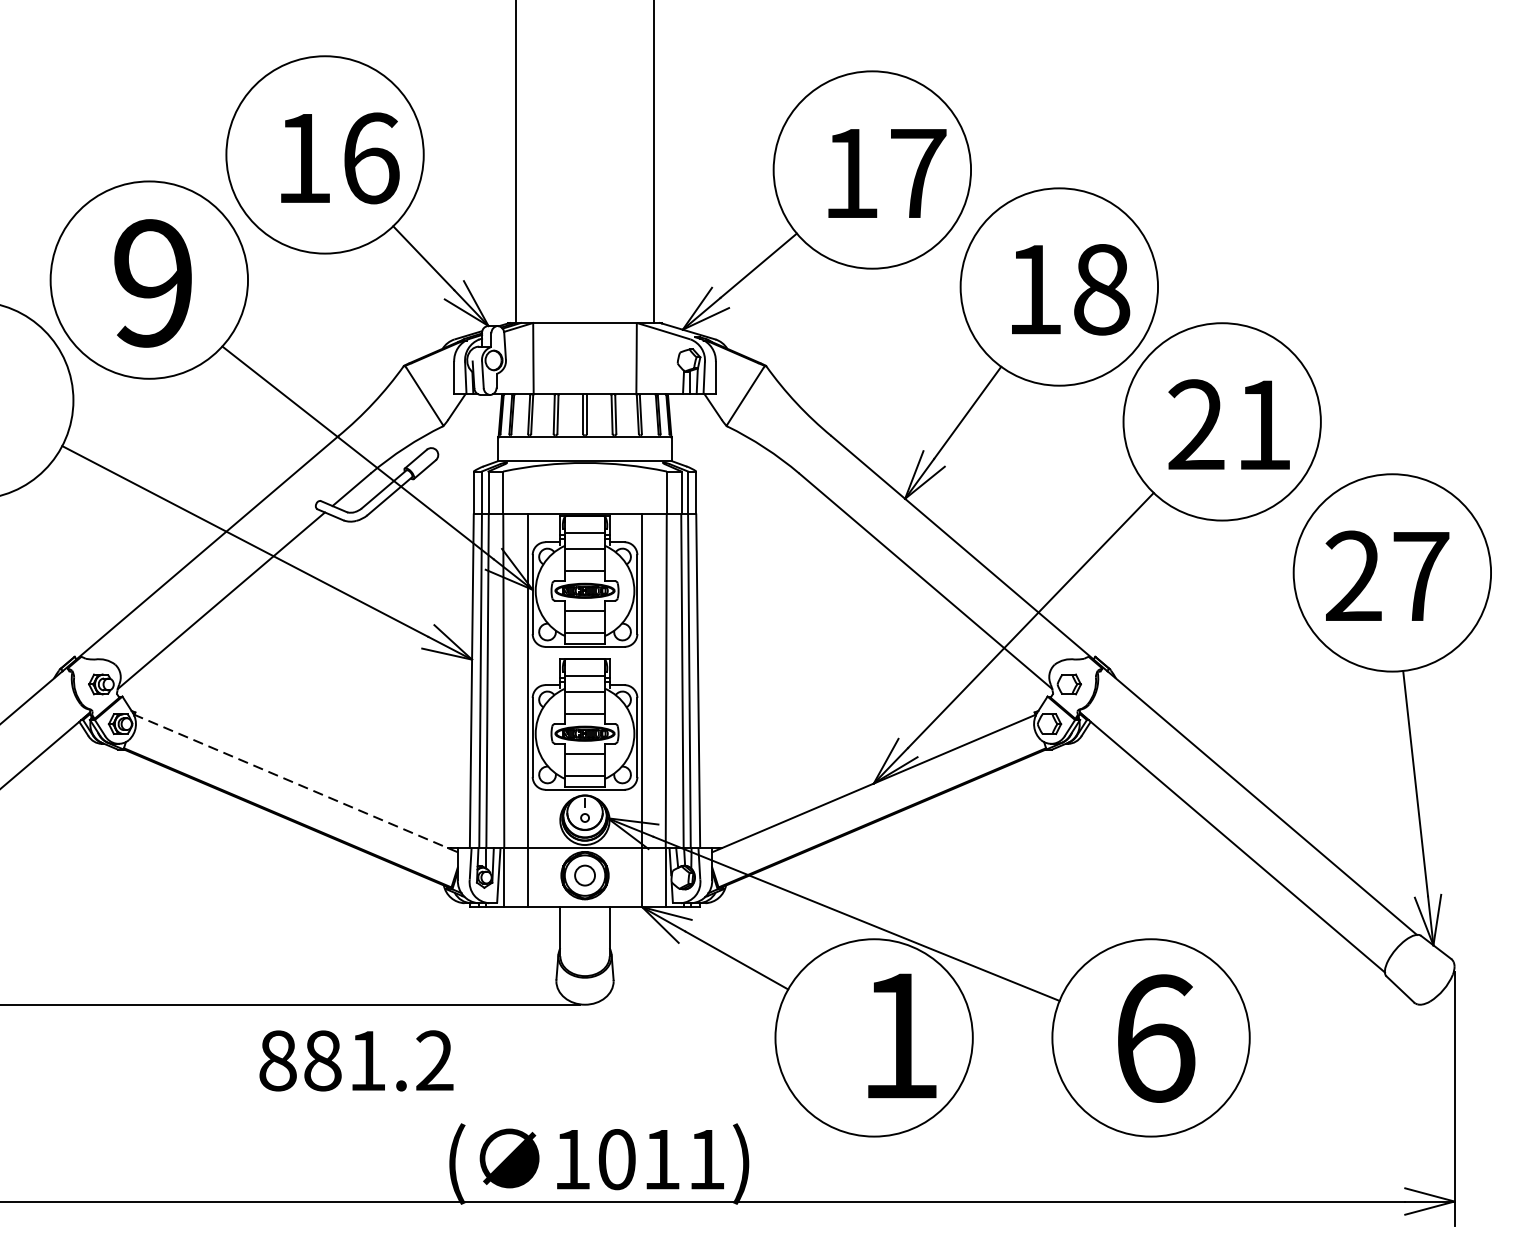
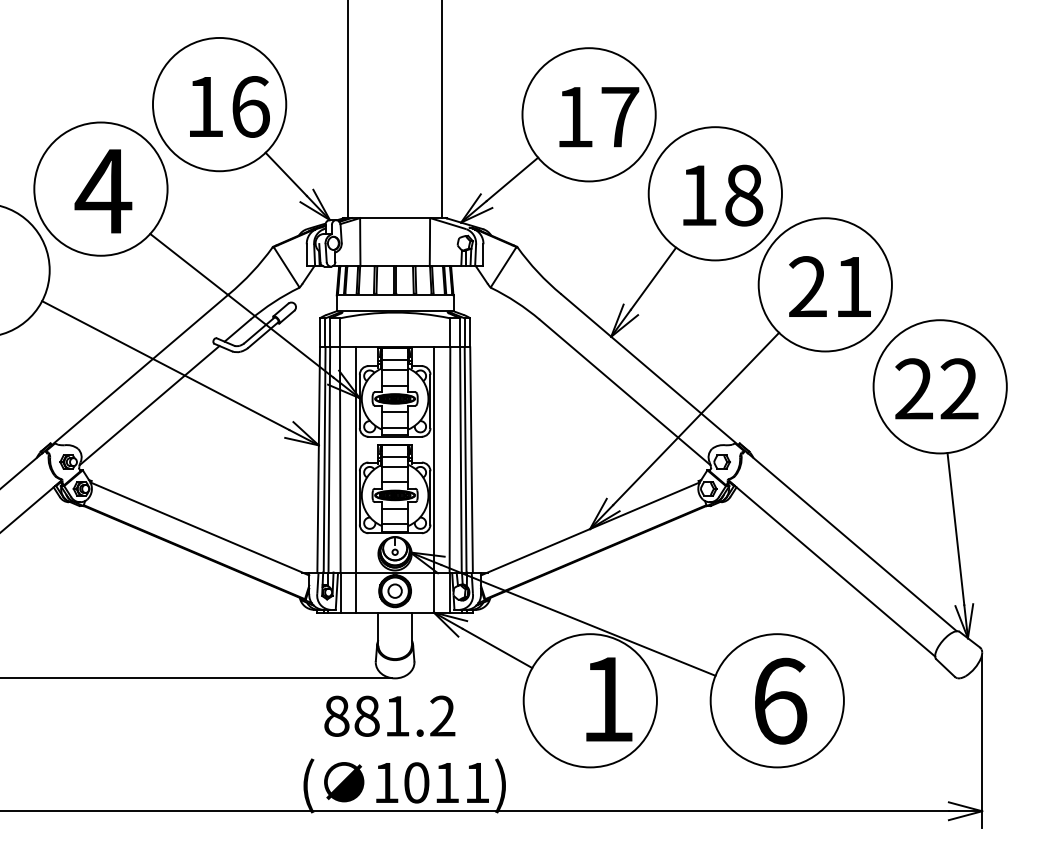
text: (153, 283) -> (103, 191), 9 -> 4
text: (1420, 575) -> (959, 388), 27 -> 22
line: (296, 784) -> (200, 529), dashed -> solid
text: (356, 1059) -> (389, 715), moved

